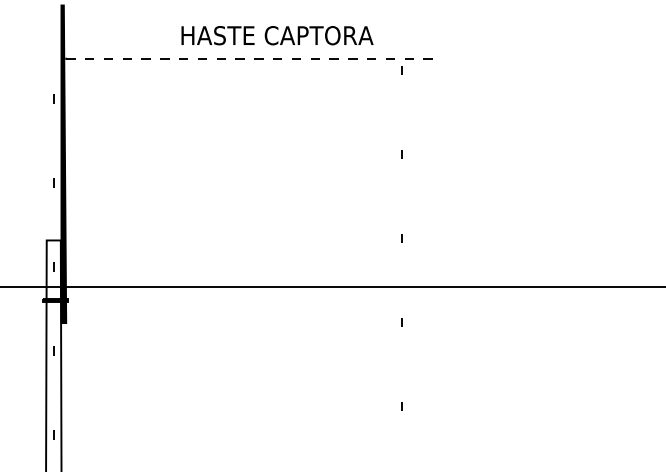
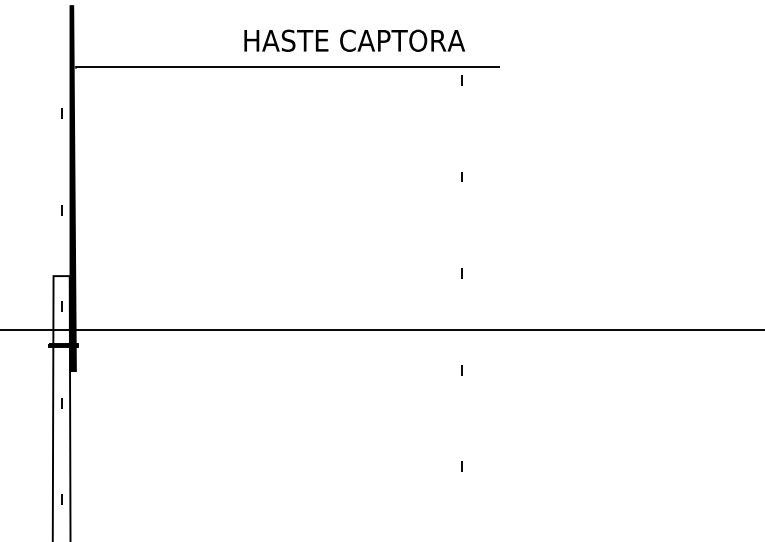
text: (277, 35) -> (354, 40), moved
line: (250, 58) -> (287, 67), dashed -> solid

